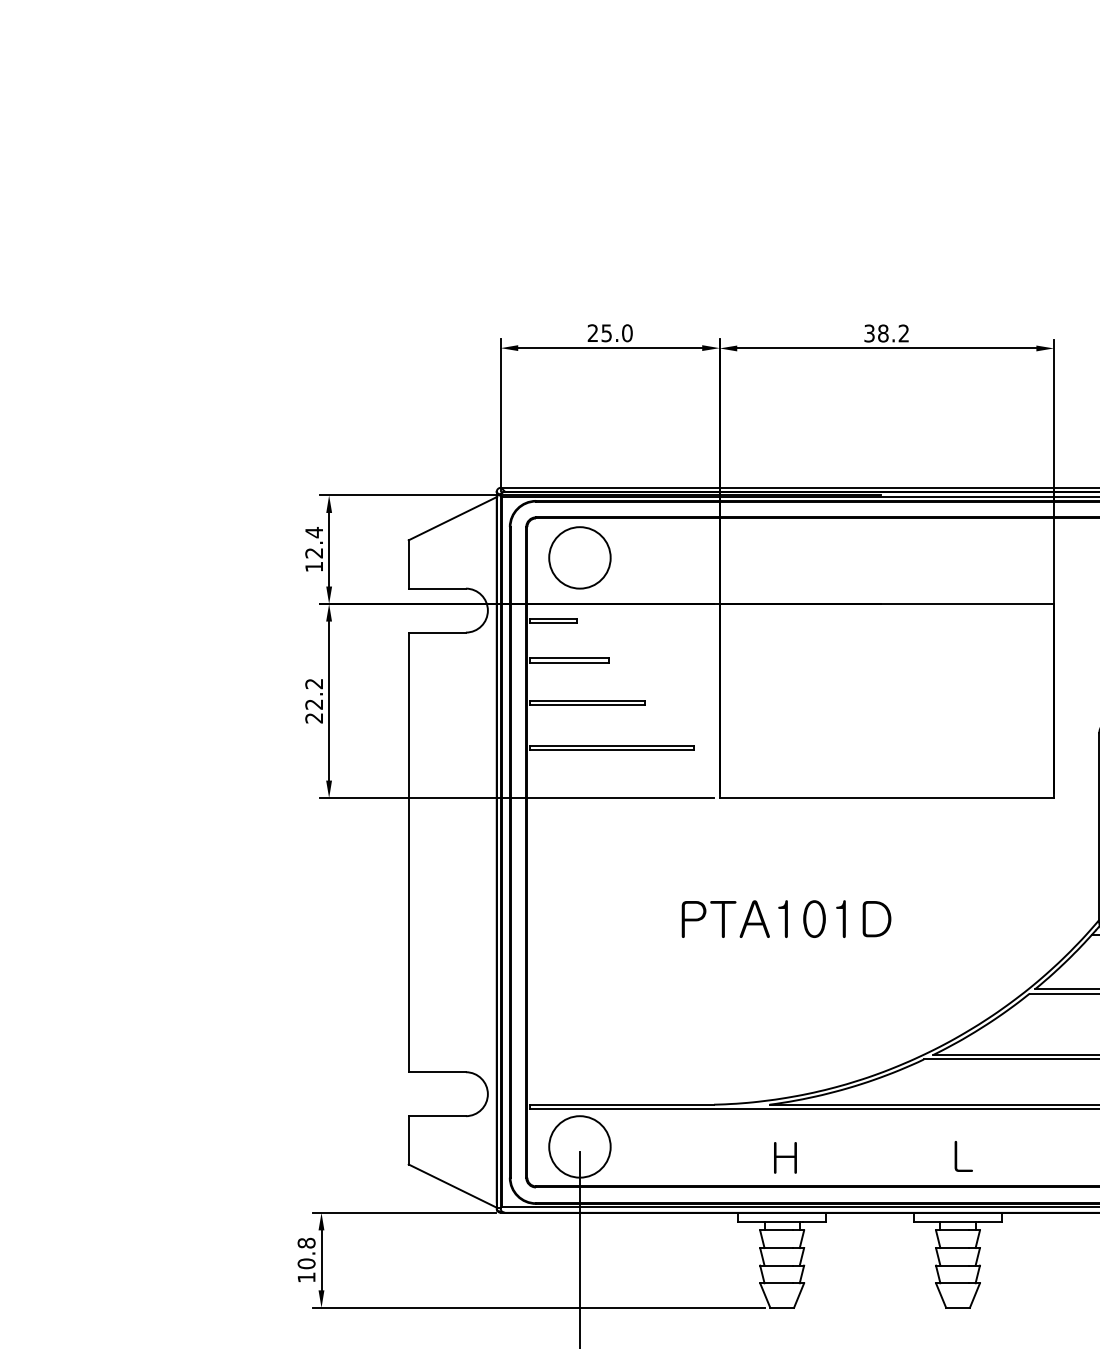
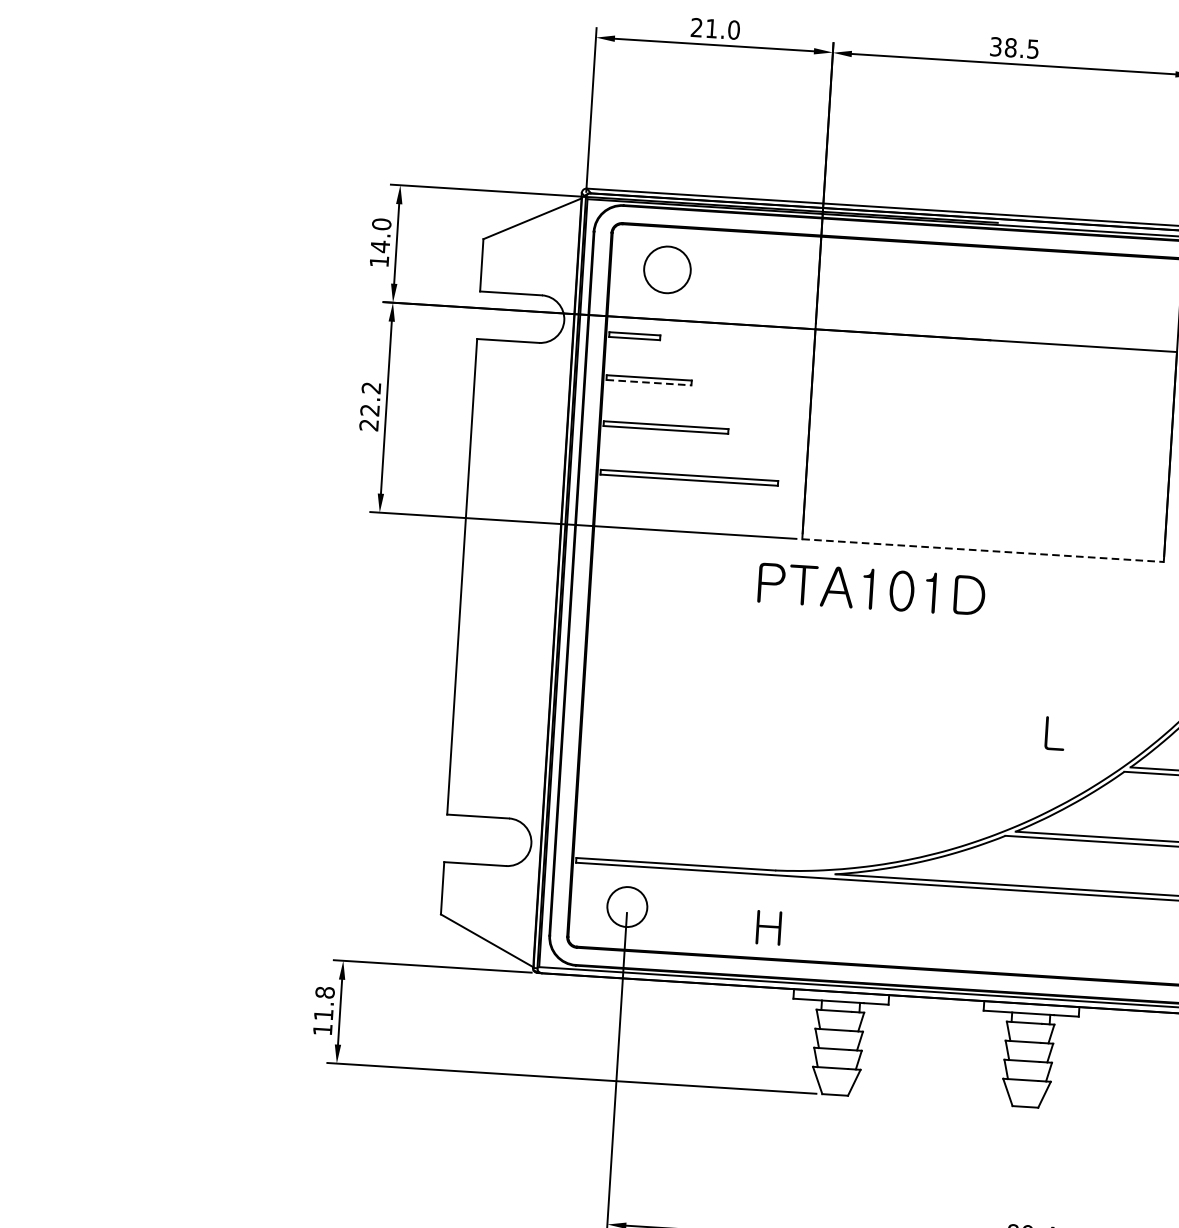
text: (606, 333) -> (711, 28), 25.0 -> 21.0
text: (903, 333) -> (1032, 49), 38.2 -> 38.5
text: (314, 542) -> (381, 235), 12.4 -> 14.0
circle: (579, 557) -> (666, 269), size x0.7
line: (569, 662) -> (649, 382), solid -> dashed
line: (887, 798) -> (983, 551), solid -> dashed
text: (786, 918) -> (871, 588), moved
circle: (579, 1146) -> (626, 906), size x0.6
text: (963, 1156) -> (1054, 733), moved
text: (785, 1157) -> (768, 927), moved
text: (306, 1263) -> (323, 1014), 10.8 -> 11.8

